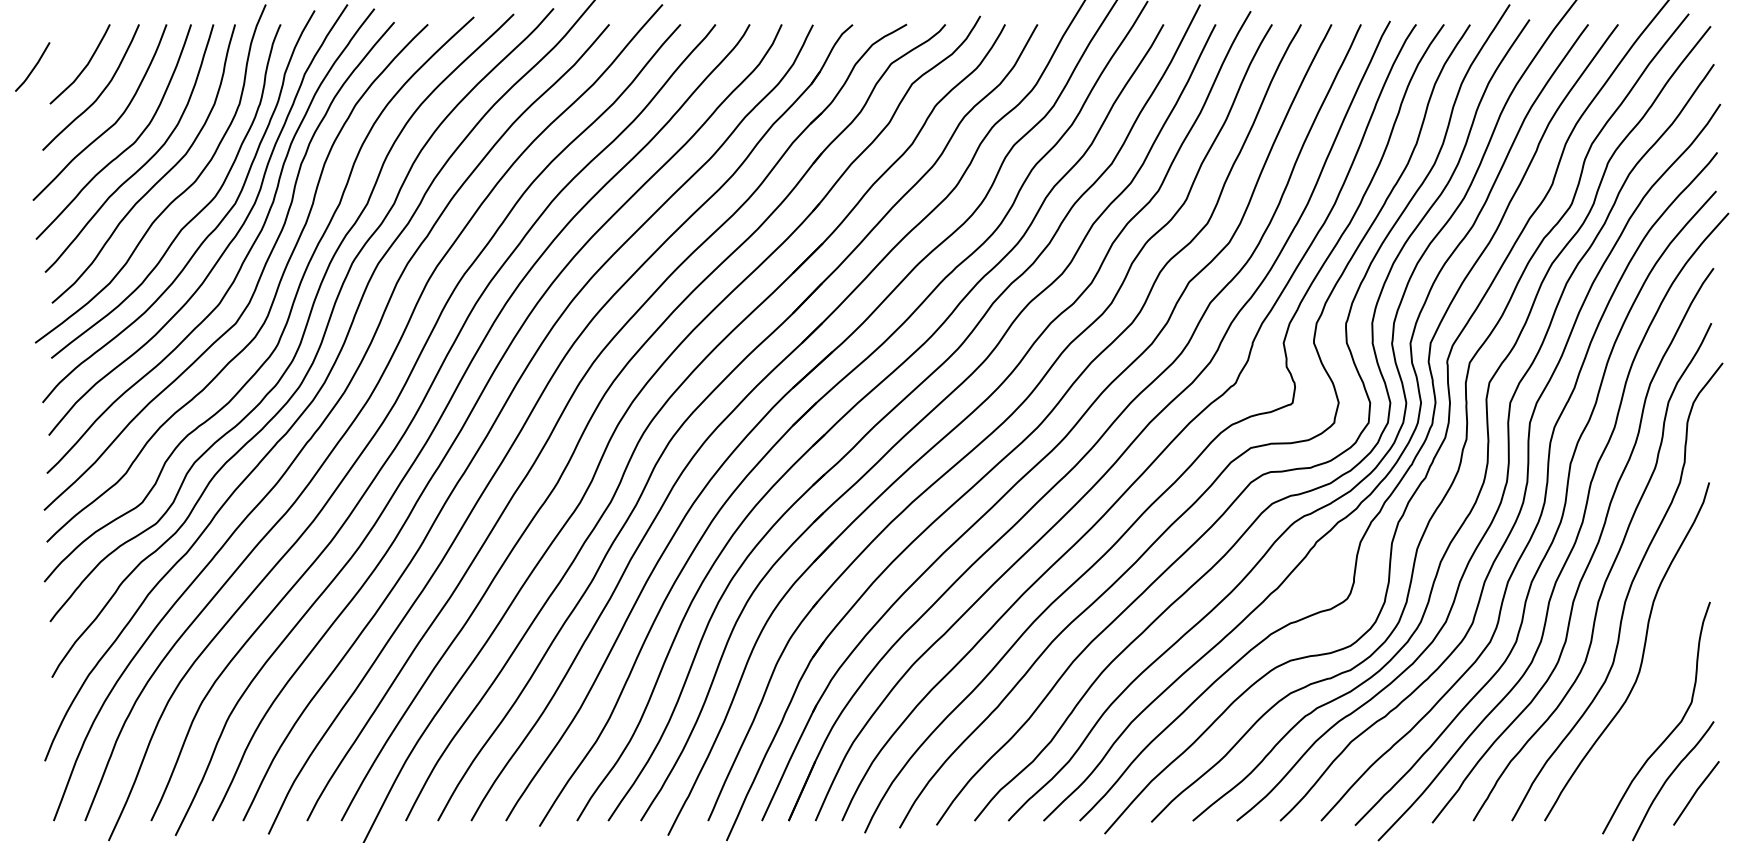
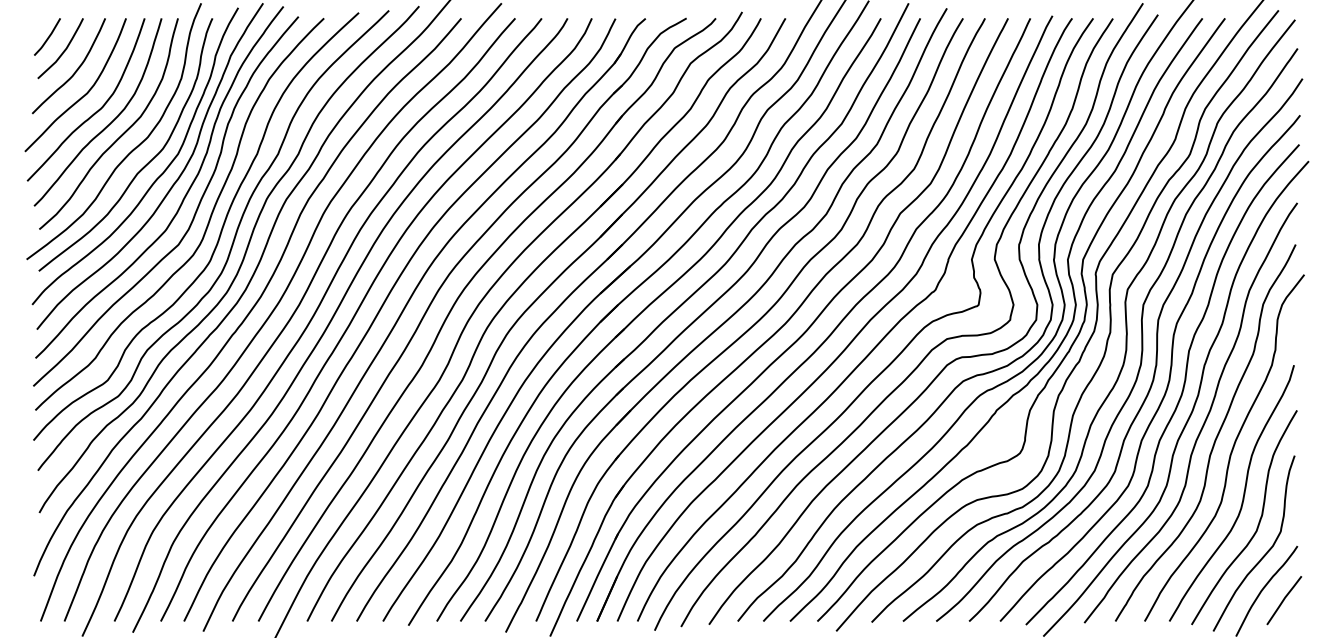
line: (33, 67) -> (48, 37), moved
curve: (1661, 692) -> (1257, 524), added

